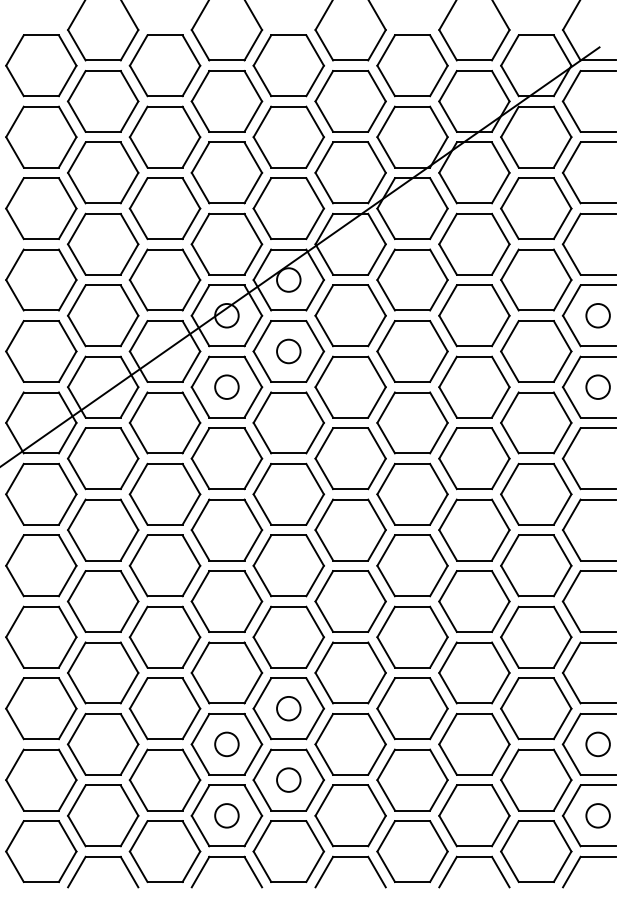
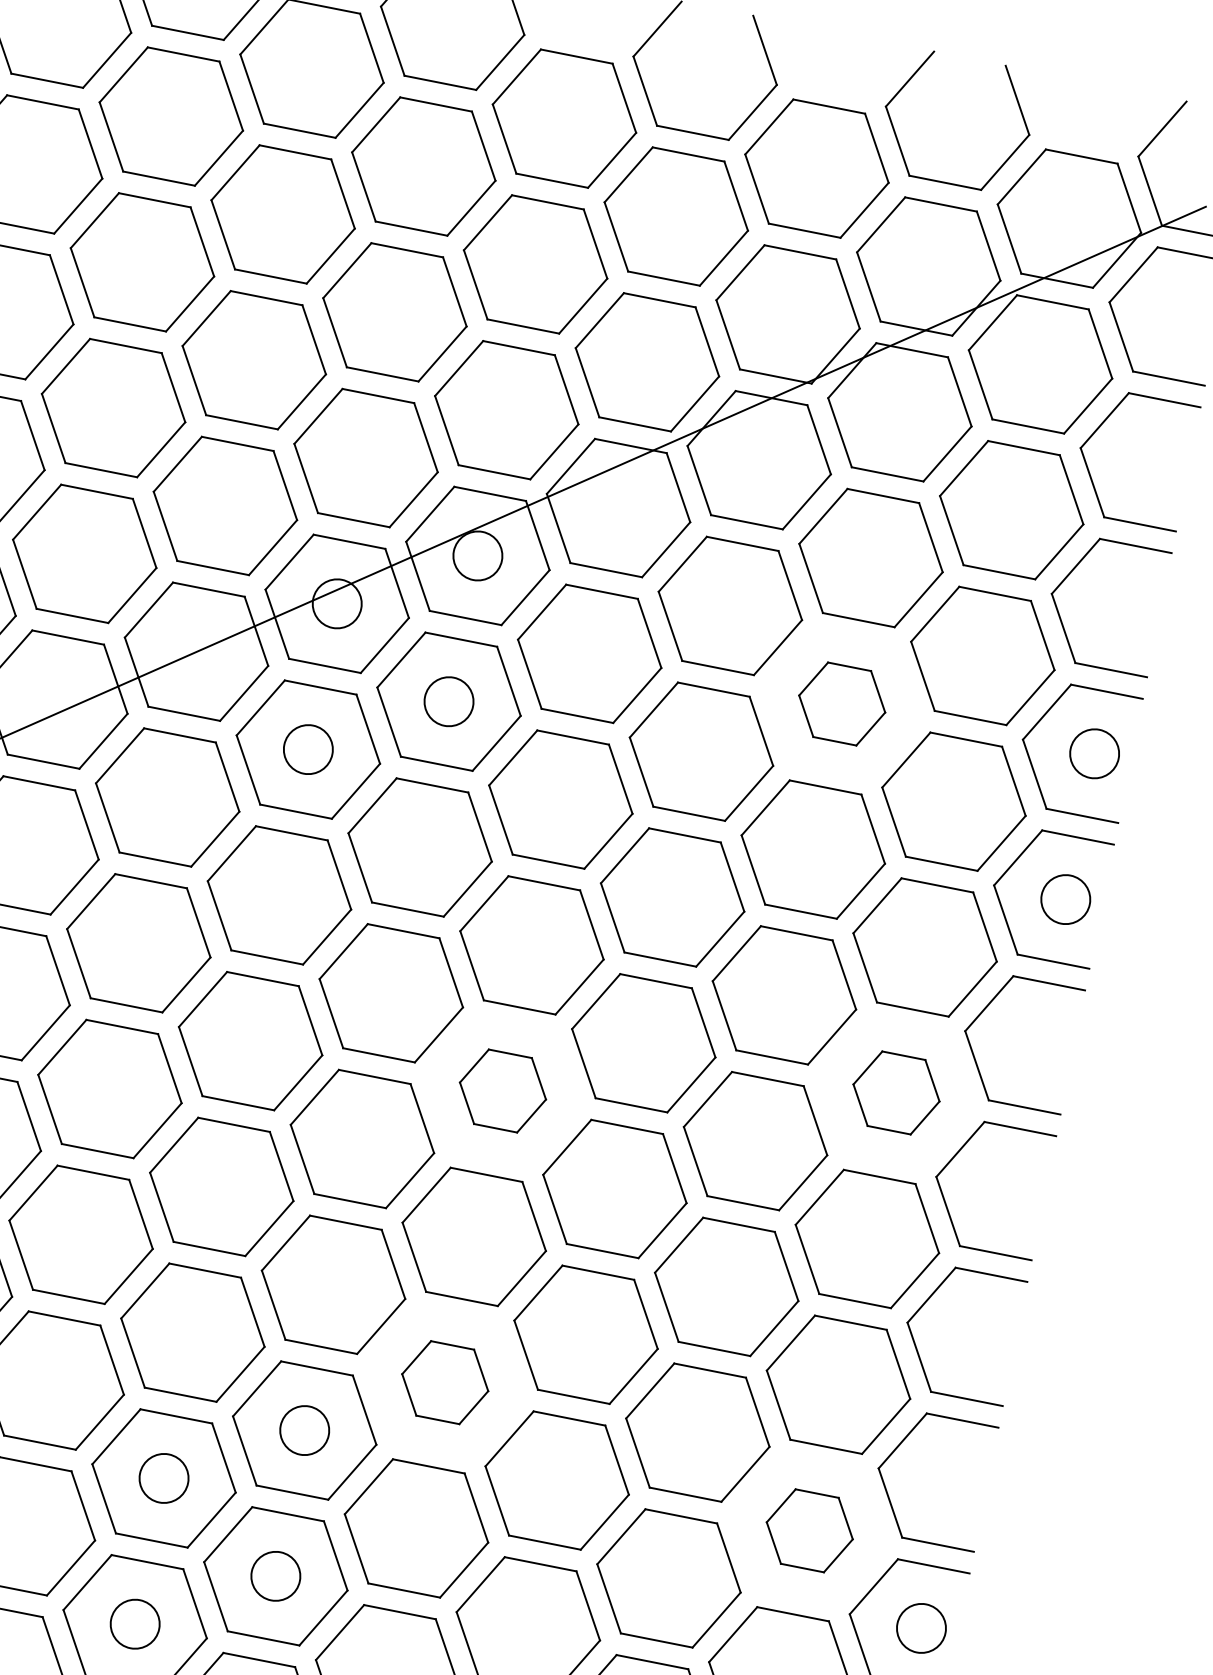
part: (474, 315) -> (842, 703), size x0.6
part: (536, 493) -> (897, 1091), size x0.6
part: (350, 529) -> (503, 1089), size x0.6
part: (350, 672) -> (445, 1381), size x0.6
part: (536, 708) -> (810, 1530), size x0.6

